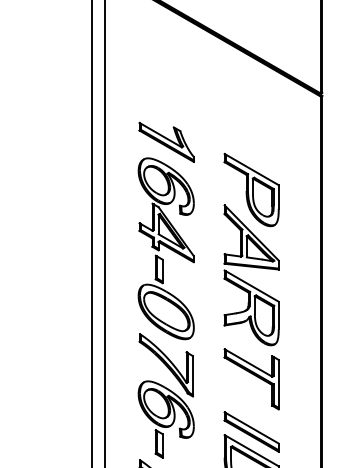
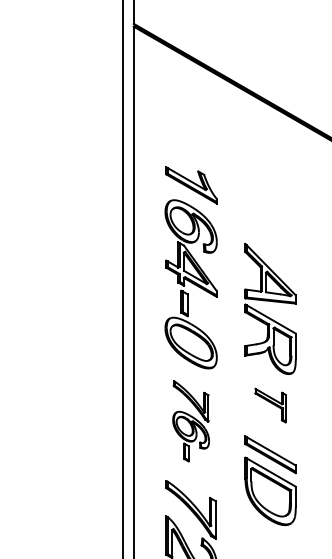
part: (251, 189) -> (270, 229), removed
part: (251, 379) -> (270, 405), size x0.6
part: (165, 396) -> (190, 421), size x0.7

